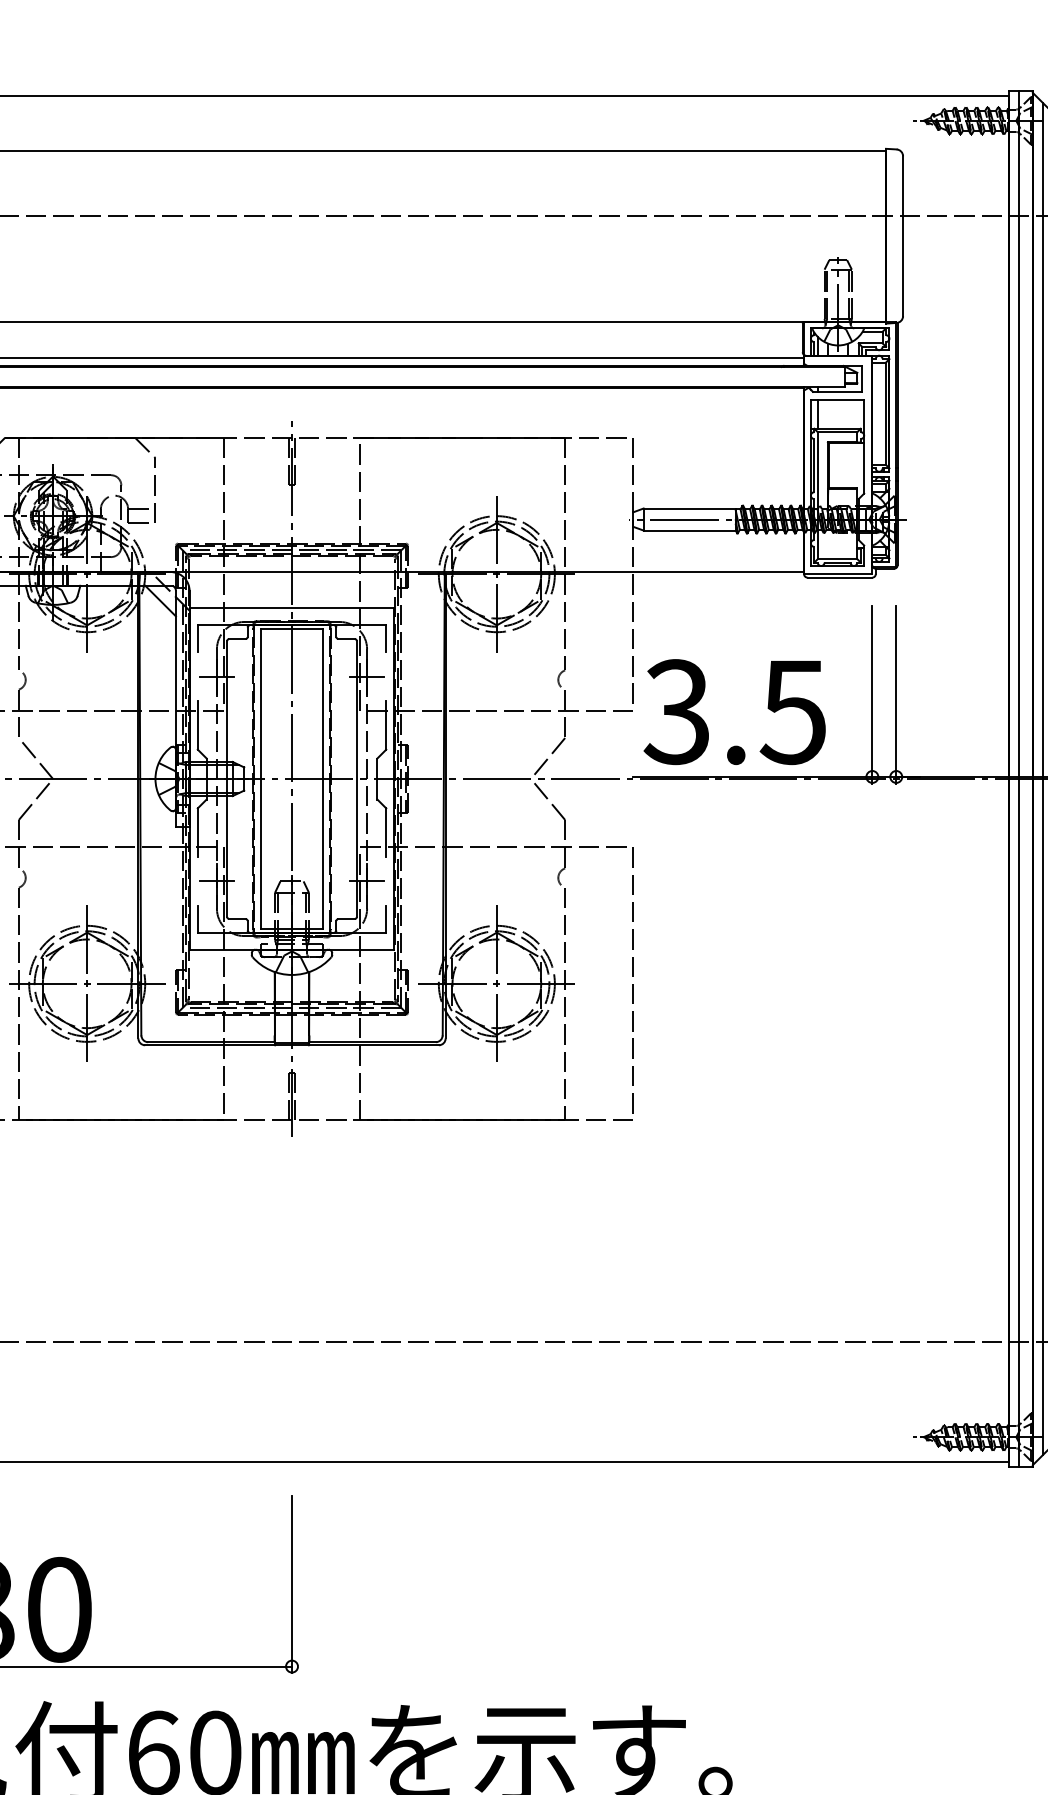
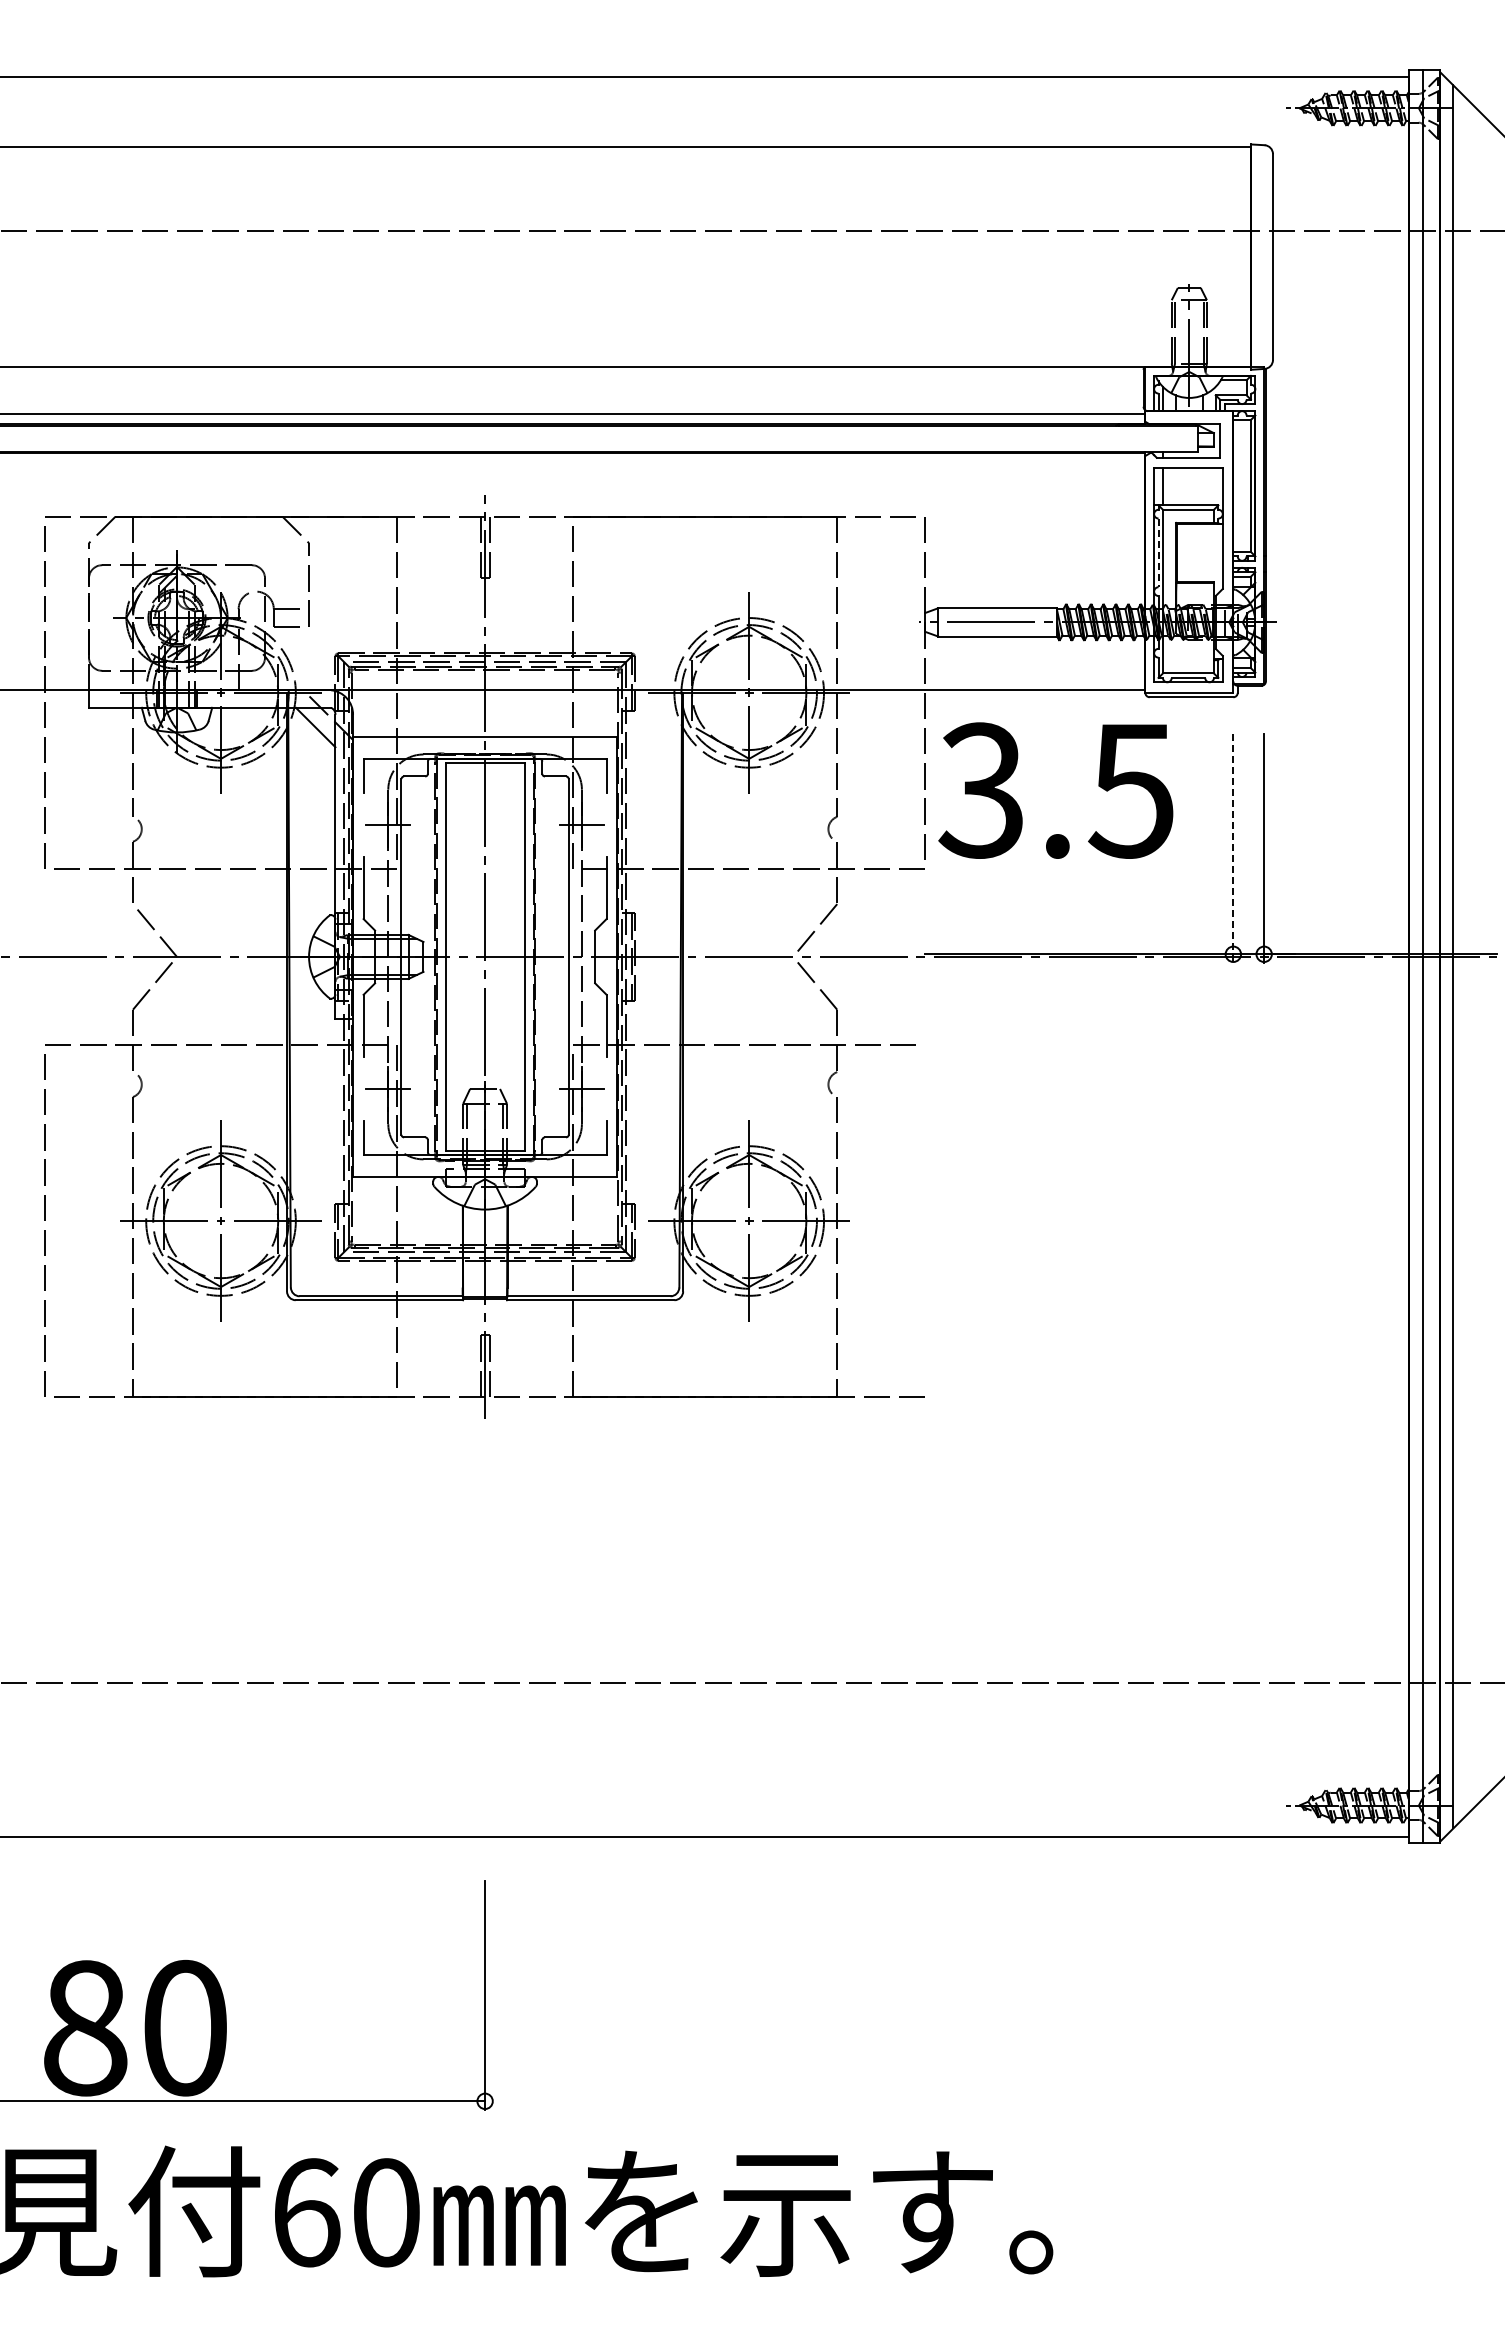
line: (814, 466) -> (1158, 553), solid -> dashed
line: (872, 695) -> (1233, 849), solid -> dashed
text: (734, 711) -> (1055, 790), moved
line: (632, 976) -> (924, 1211), removed

